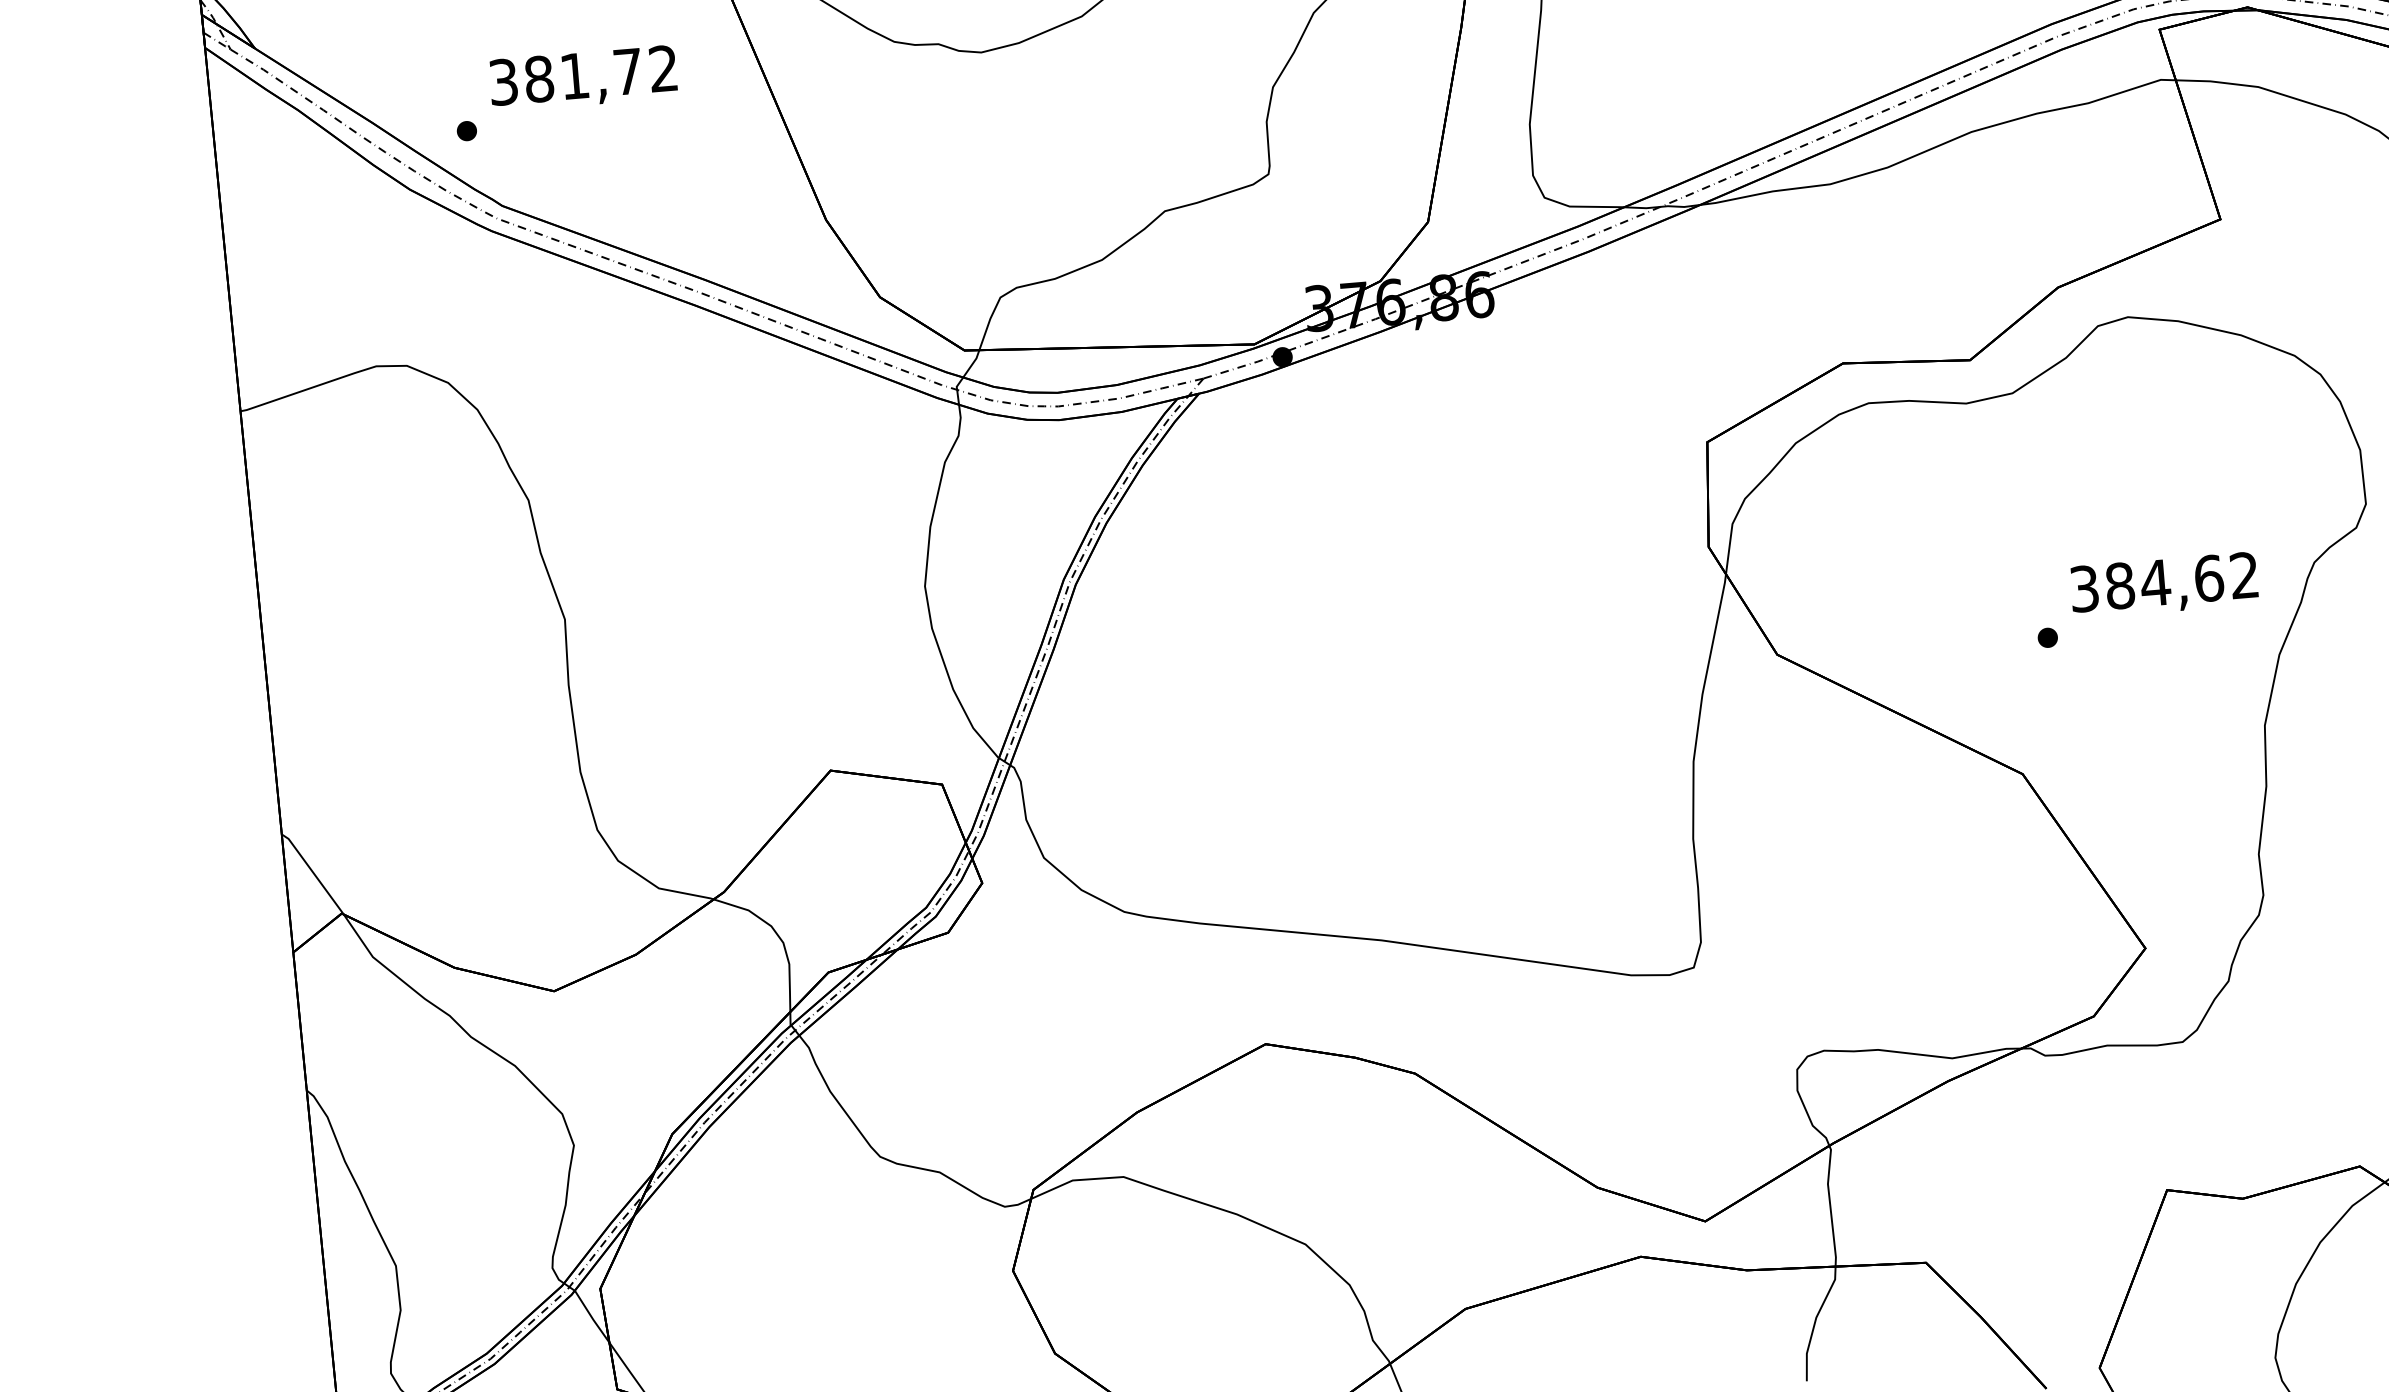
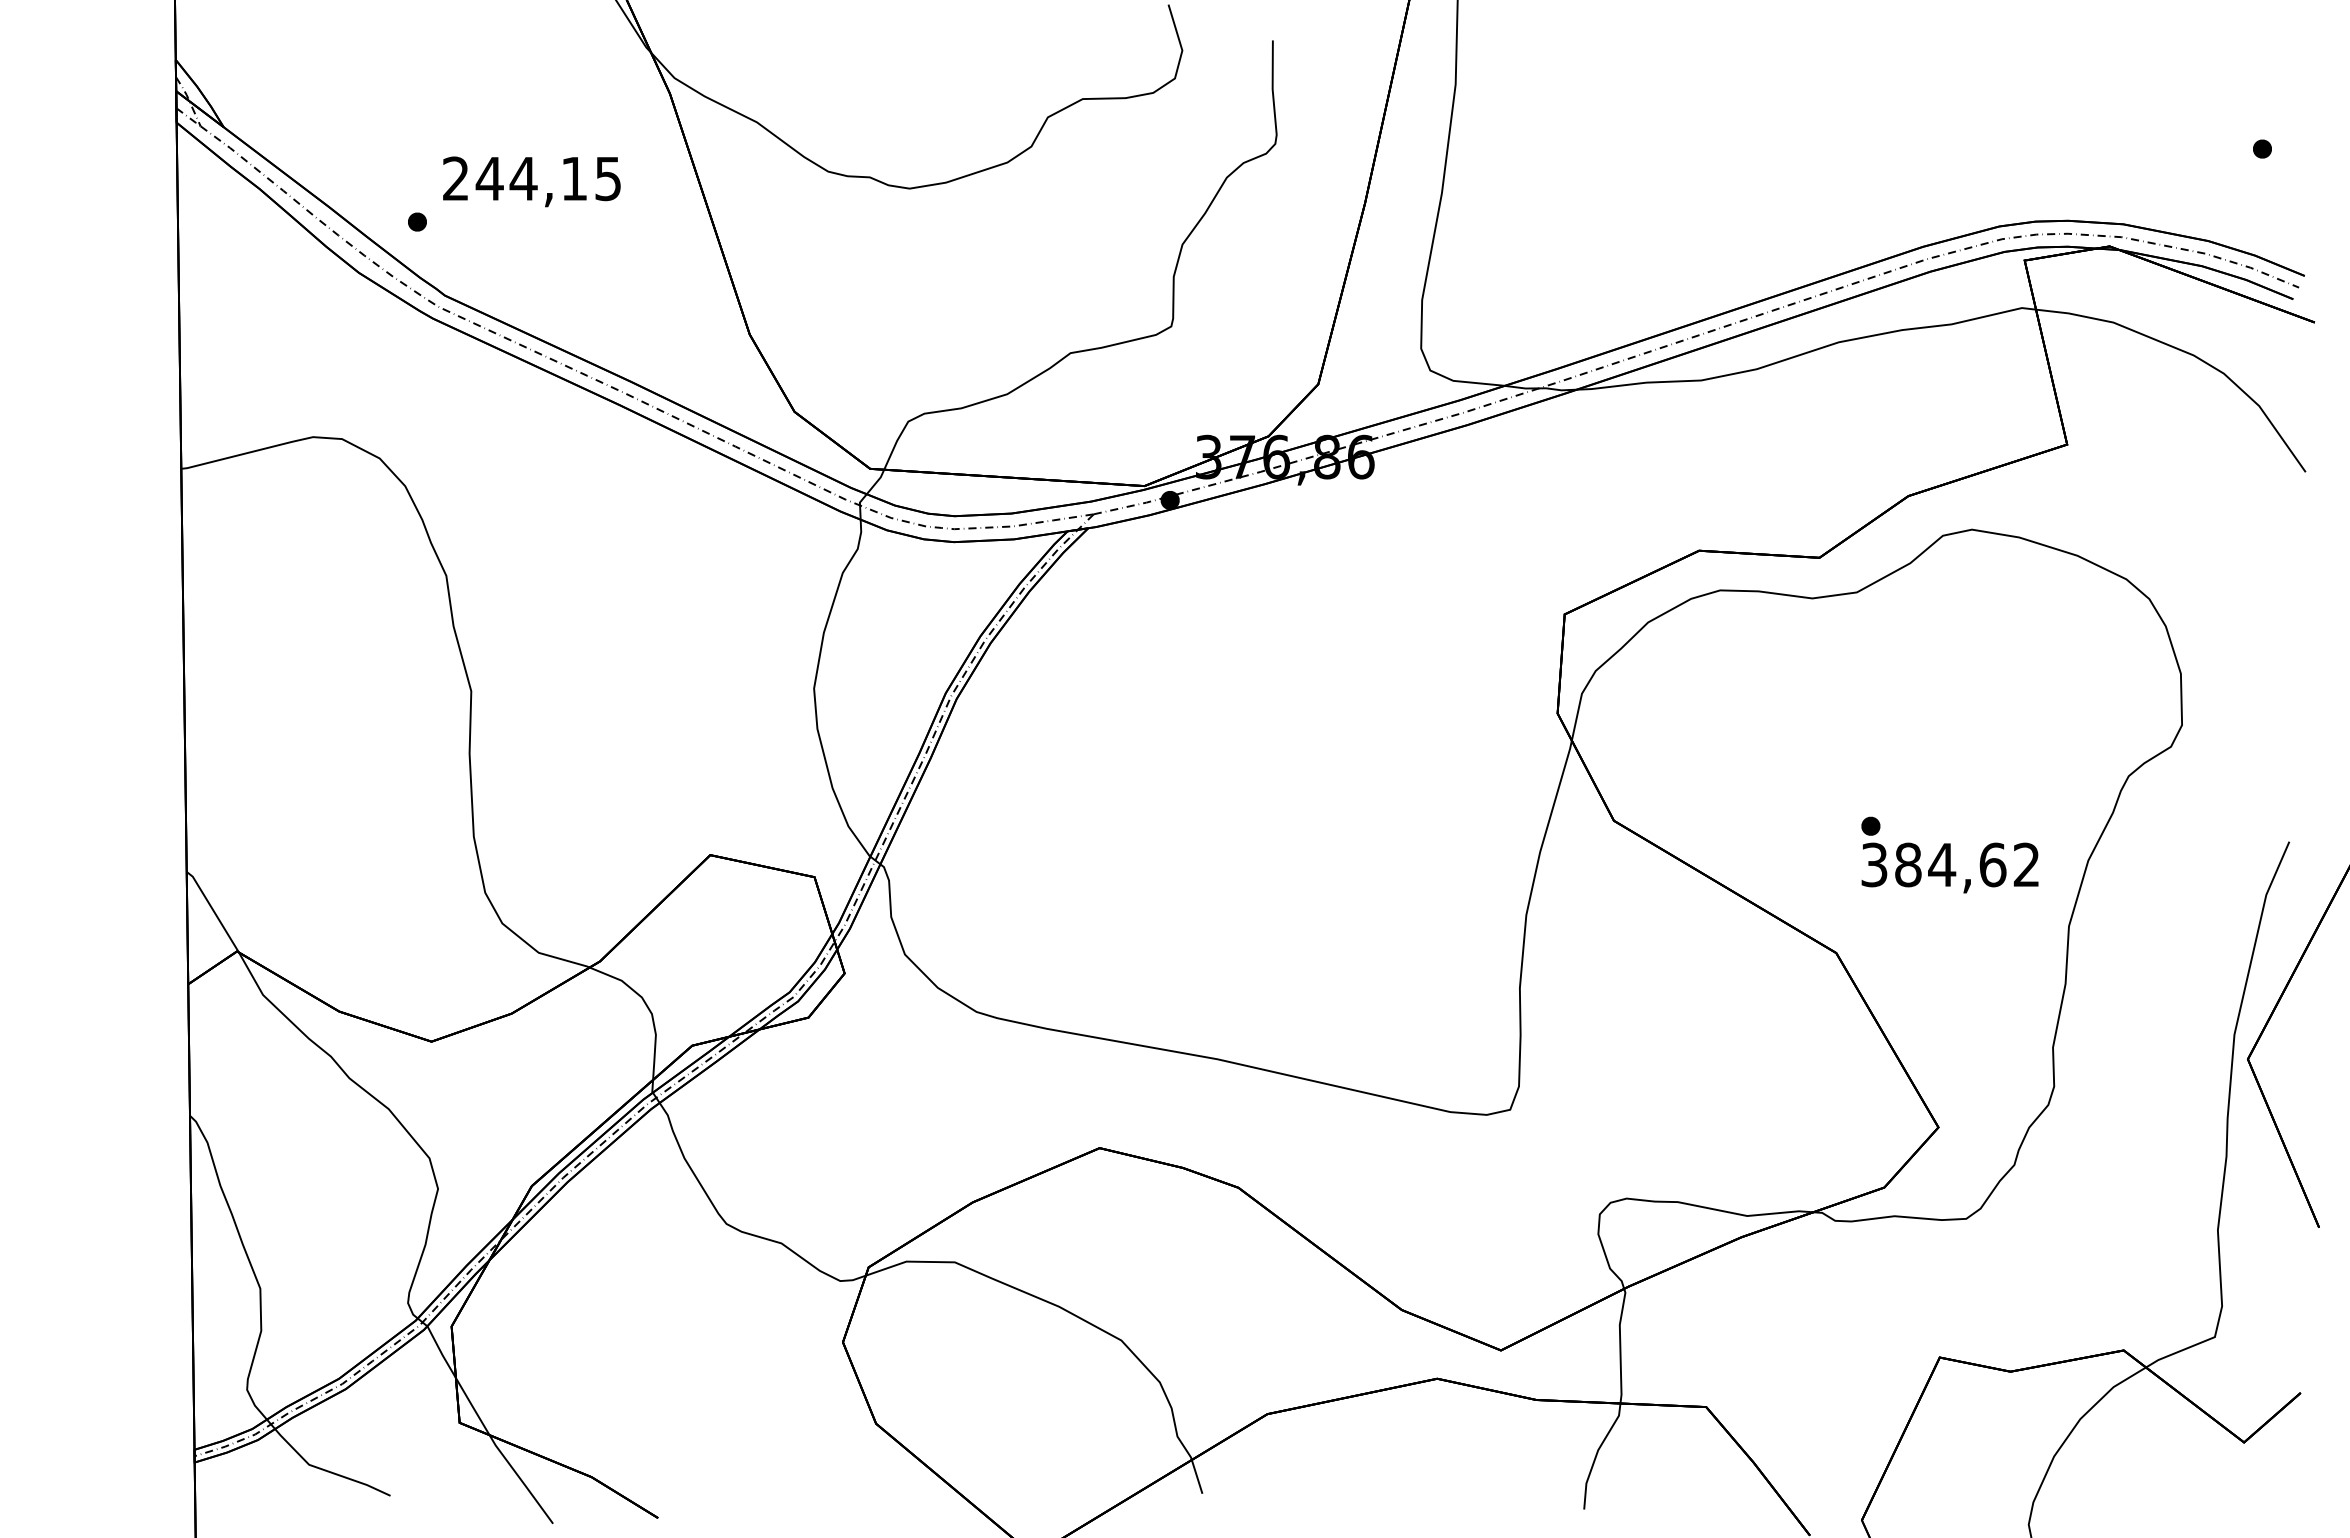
text: (582, 75) -> (531, 178), 381,72 -> 244,15
text: (2163, 584) -> (1949, 867), moved

